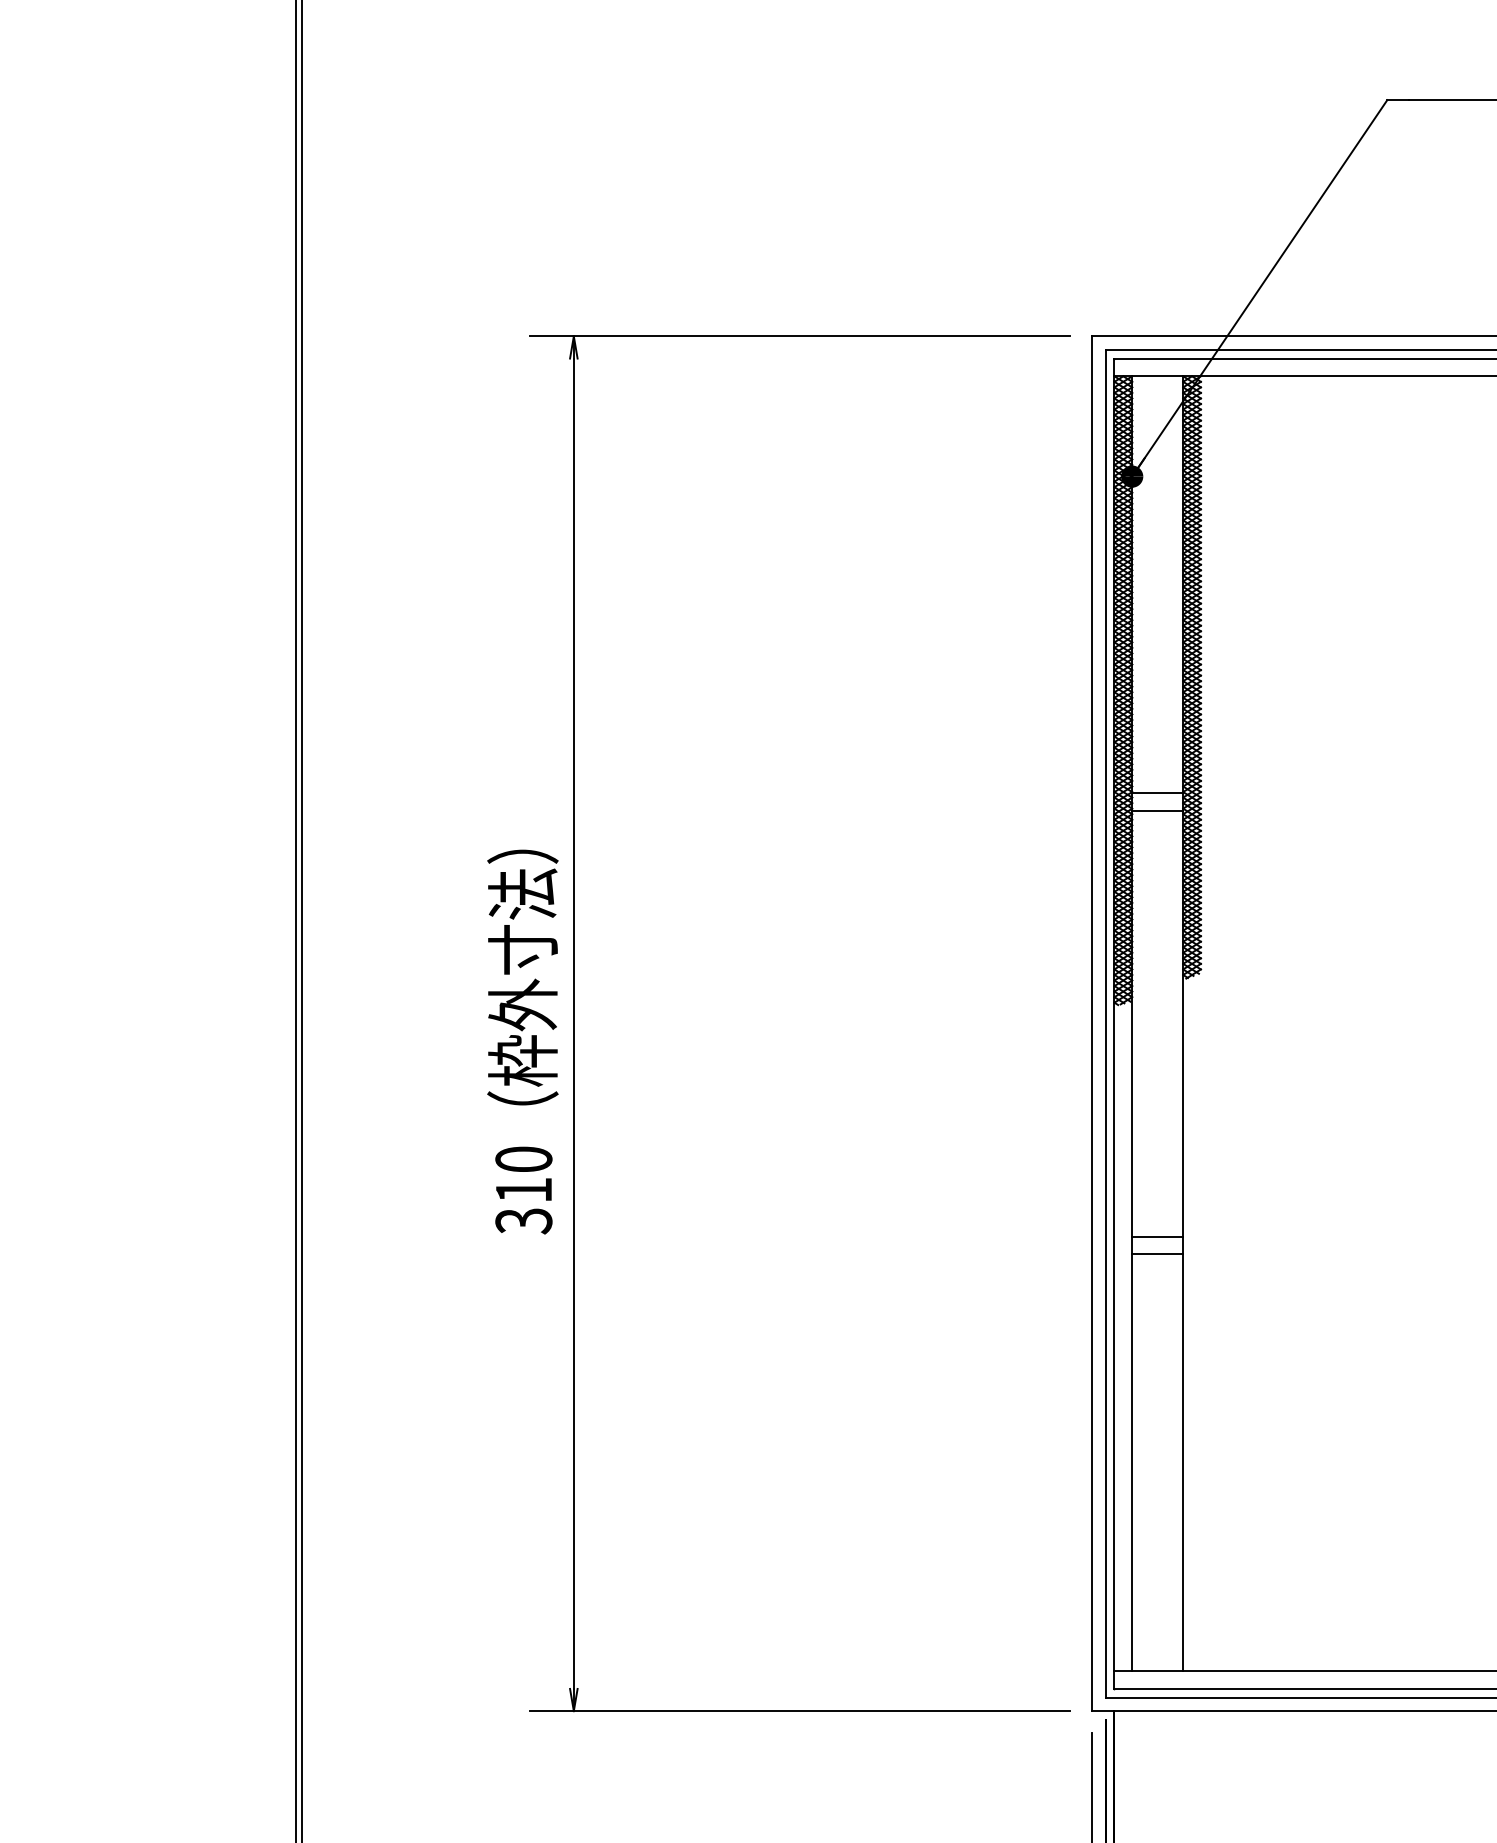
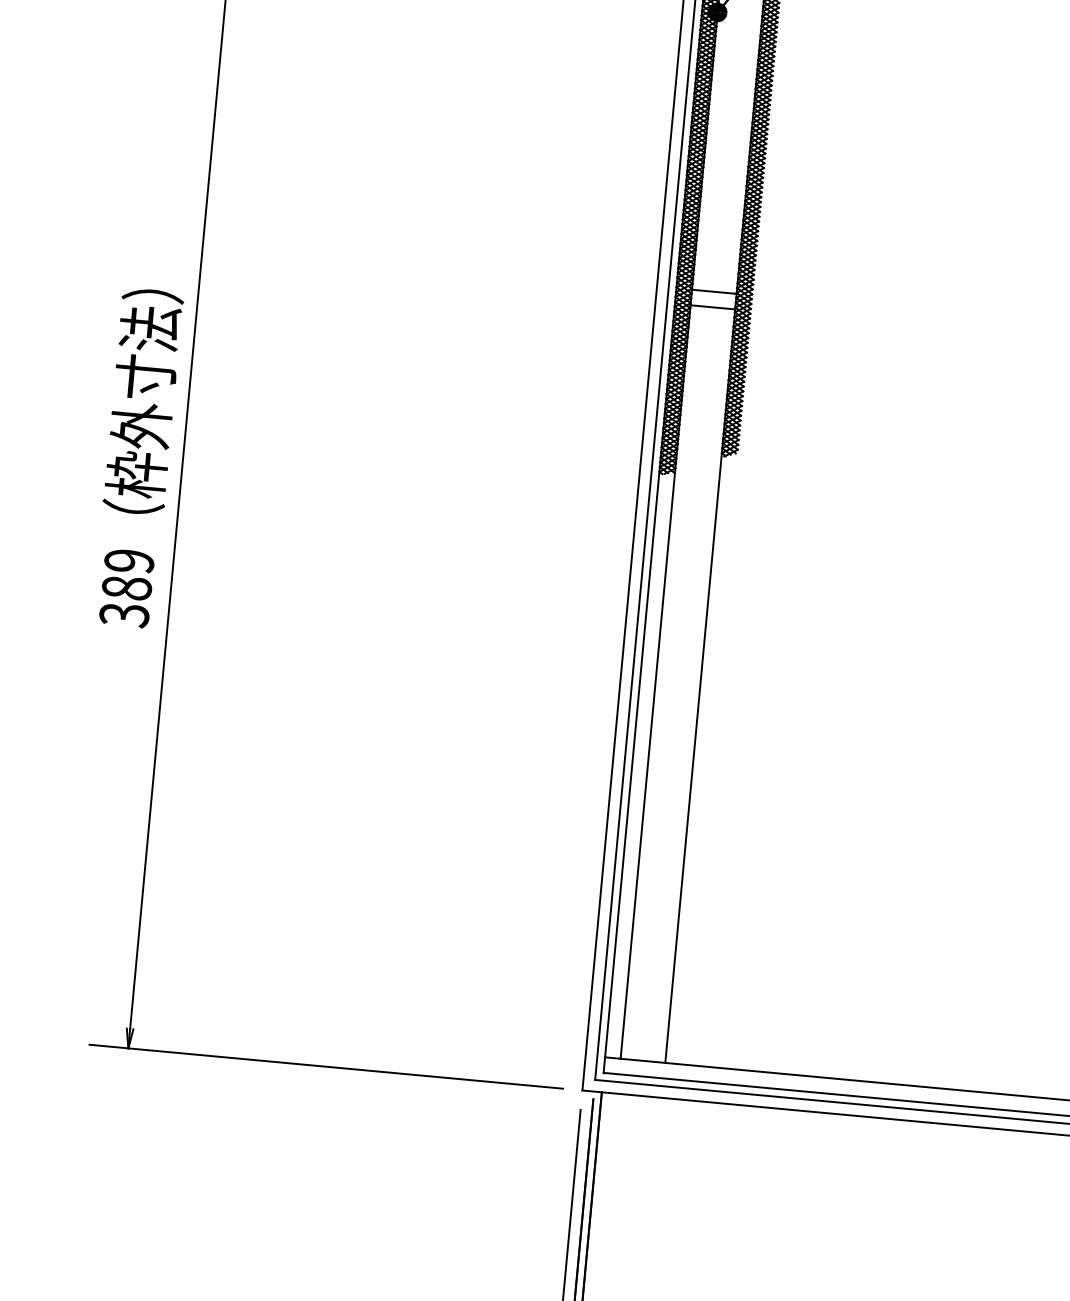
text: (523, 1174) -> (127, 574), 310 -> 389
line: (1157, 1236) -> (678, 680), removed
line: (1157, 1254) -> (676, 695), removed

